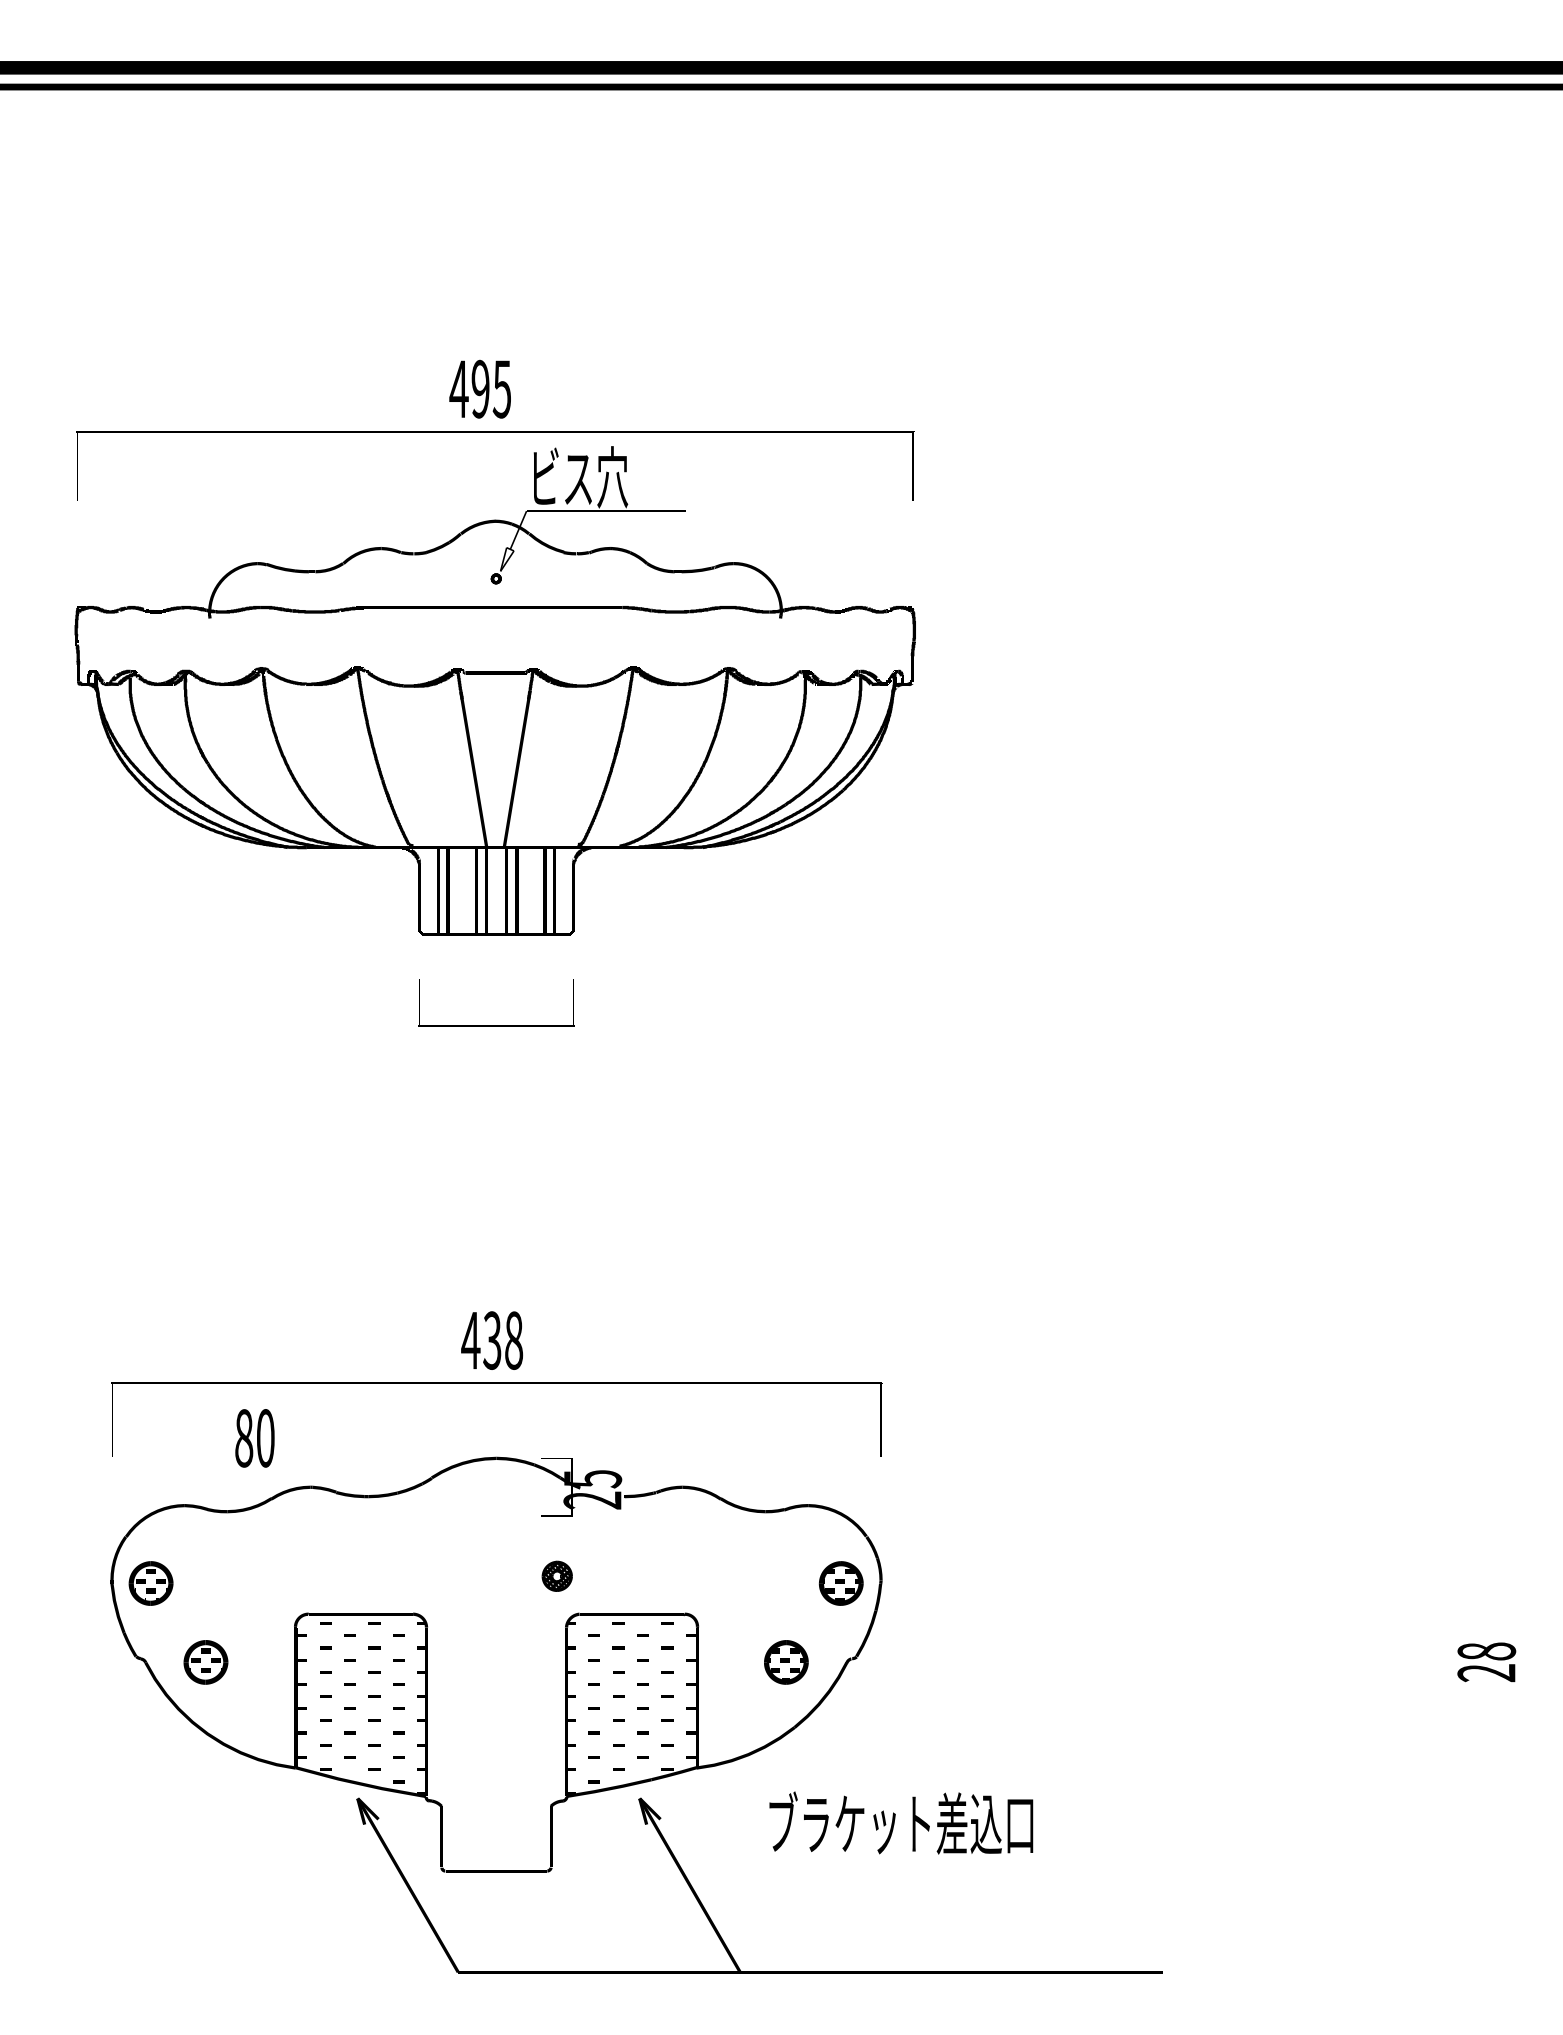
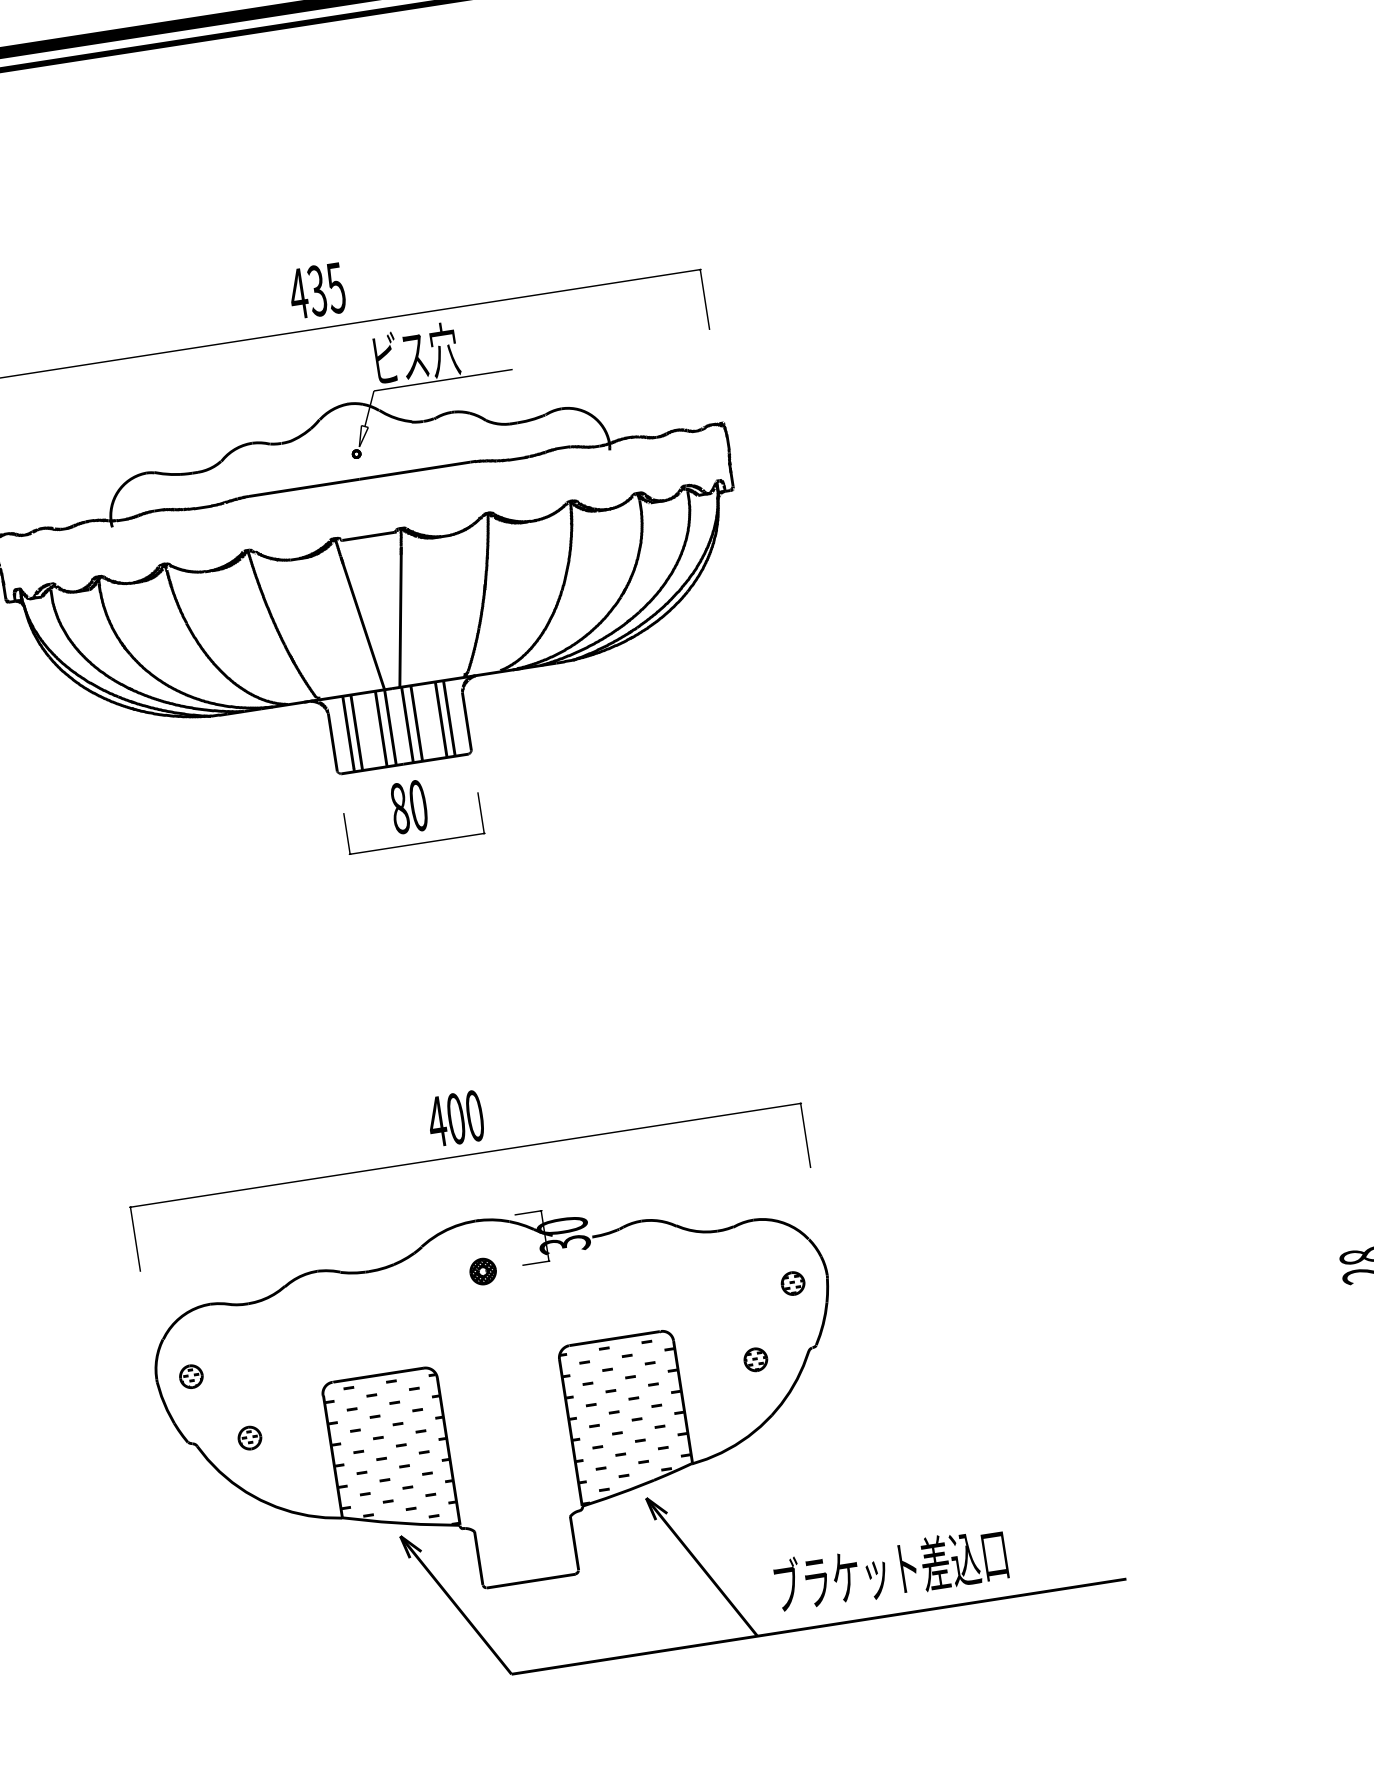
text: (480, 389) -> (317, 291), 495 -> 435
text: (503, 1340) -> (465, 1117), 438 -> 400
text: (254, 1438) -> (408, 807), moved
text: (592, 1489) -> (563, 1235), 25 -> 30
part: (556, 1575) -> (482, 1270), moved
part: (151, 1583) -> (191, 1376), size x0.62
part: (841, 1583) -> (793, 1283), size x0.62
part: (206, 1662) -> (250, 1438), size x0.62
part: (786, 1662) -> (755, 1359), size x0.62
text: (901, 1822) -> (891, 1569), moved

